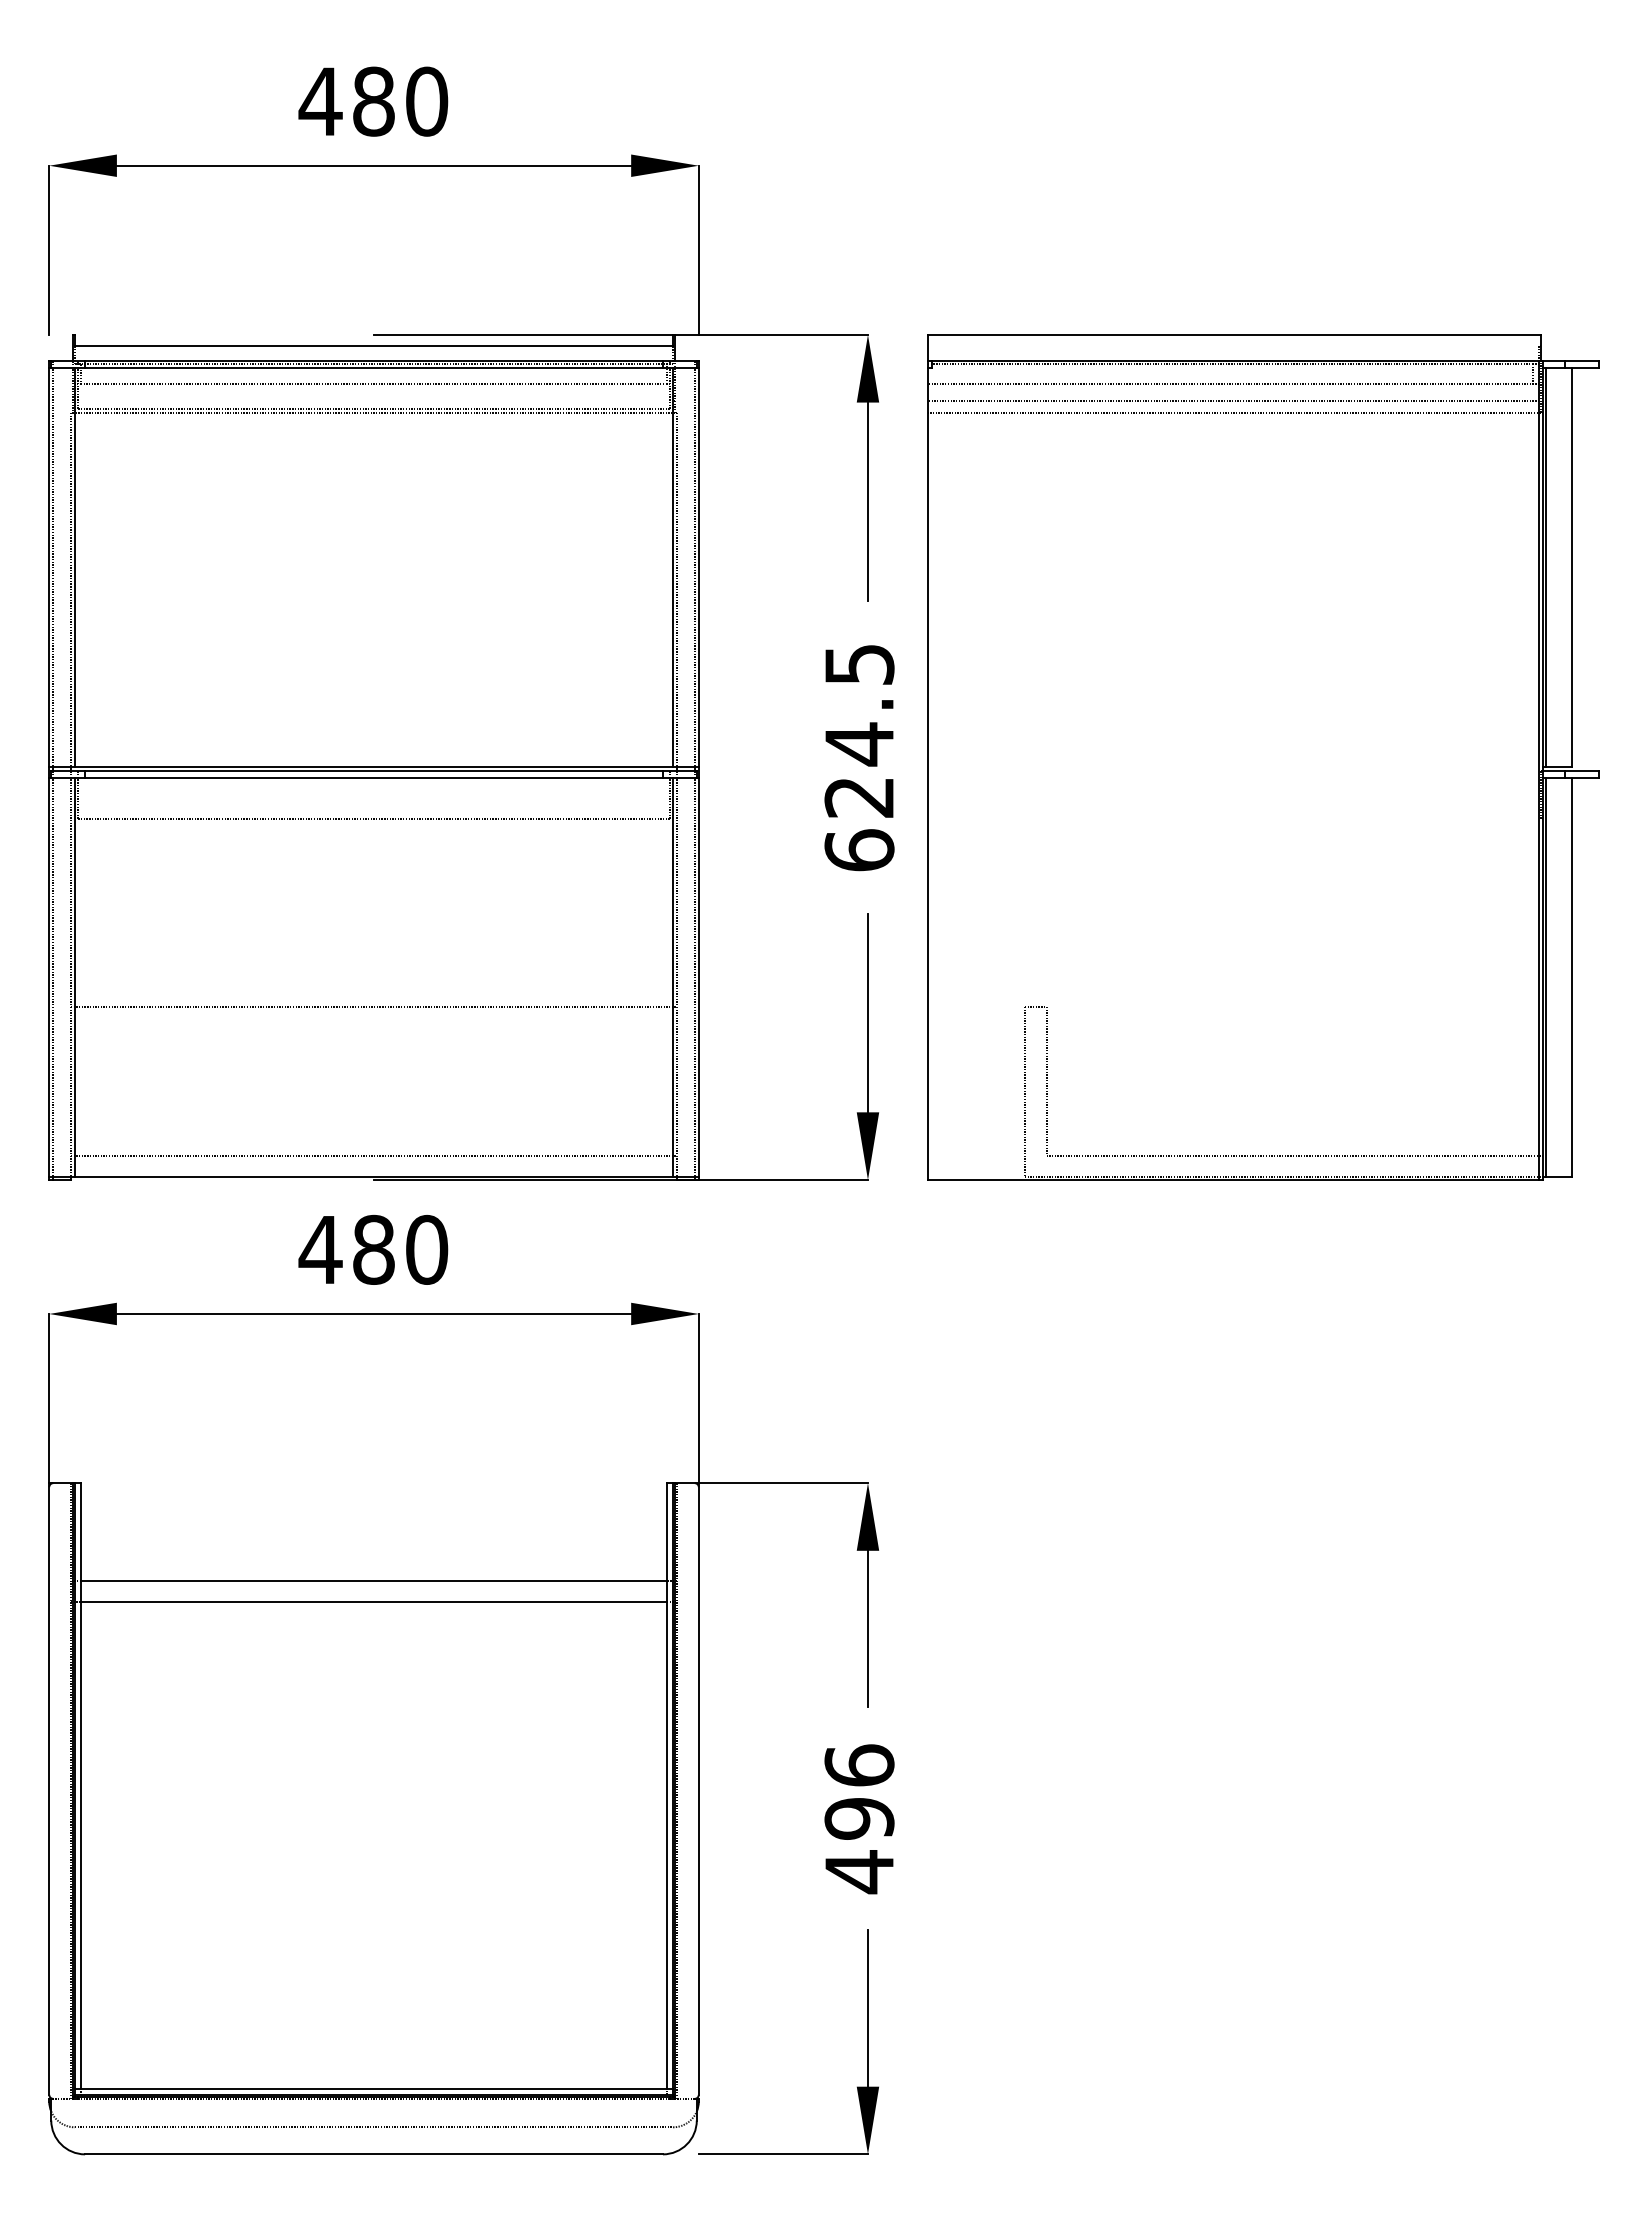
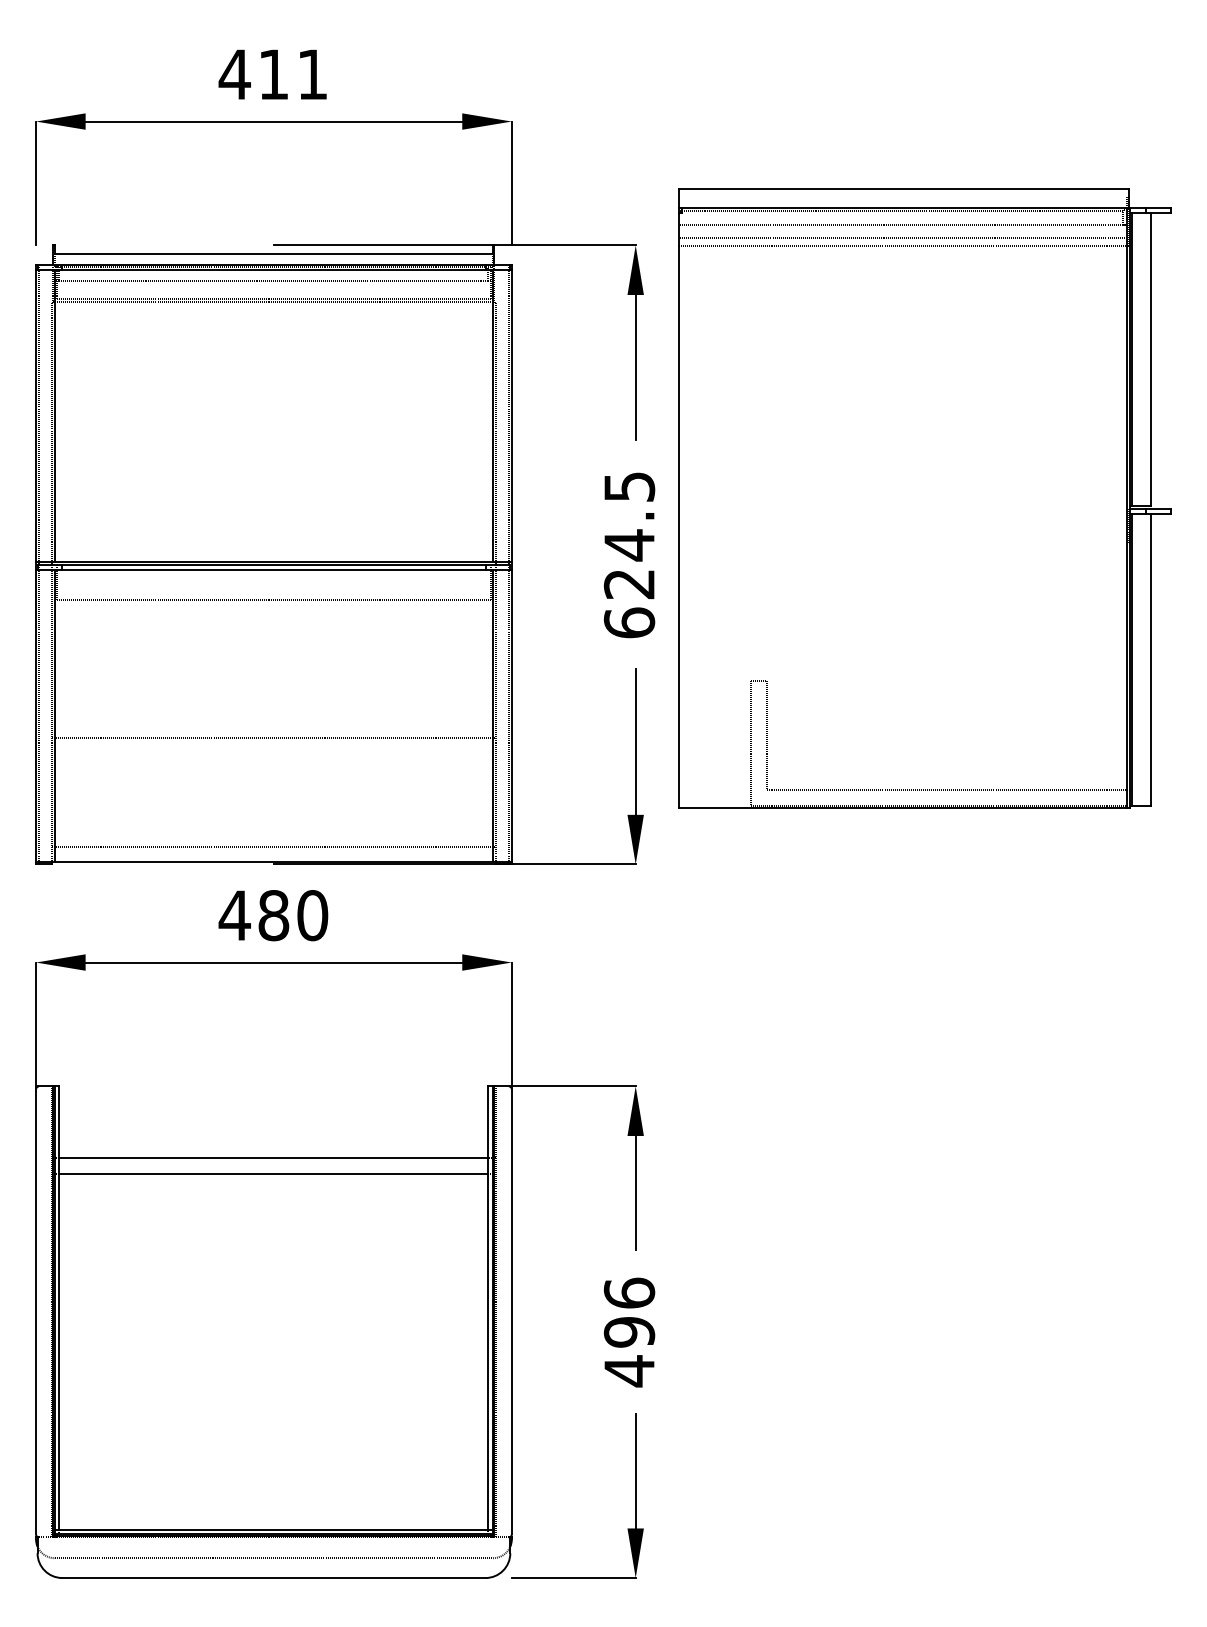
text: (400, 101) -> (293, 74), 480 -> 411
part: (1263, 757) -> (925, 498), moved

